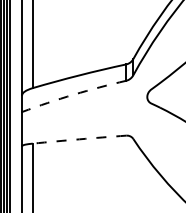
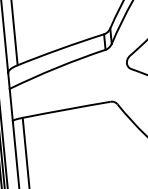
arc: (73, 94) -> (56, 67), dashed -> solid
arc: (79, 139) -> (66, 109), dashed -> solid

